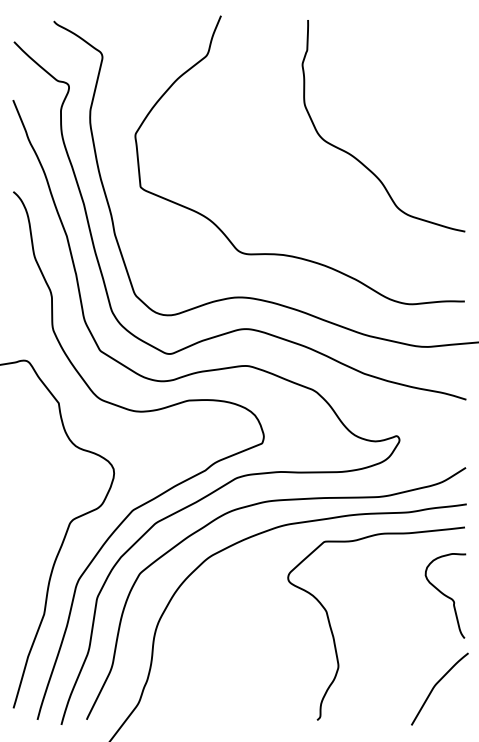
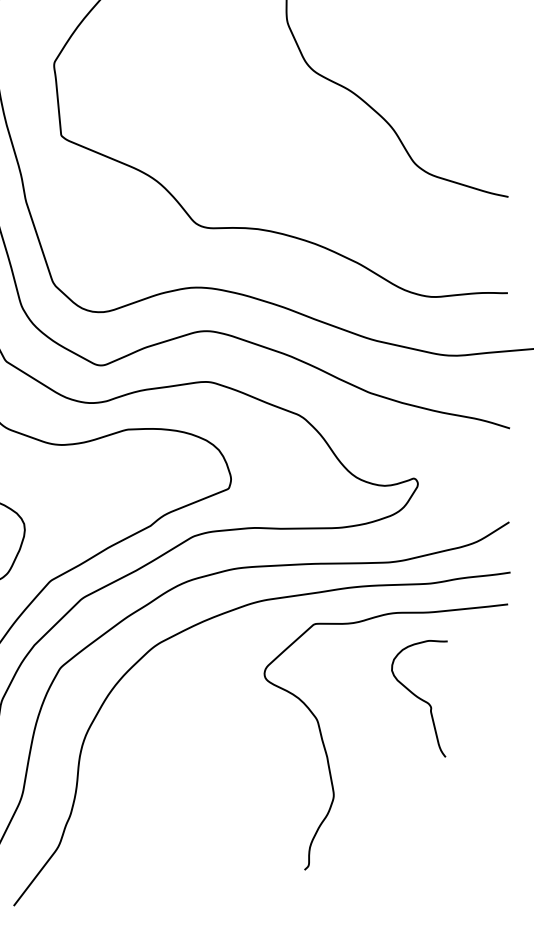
curve: (445, 595) -> (419, 698), moved
curve: (436, 685) -> (468, 822), removed

